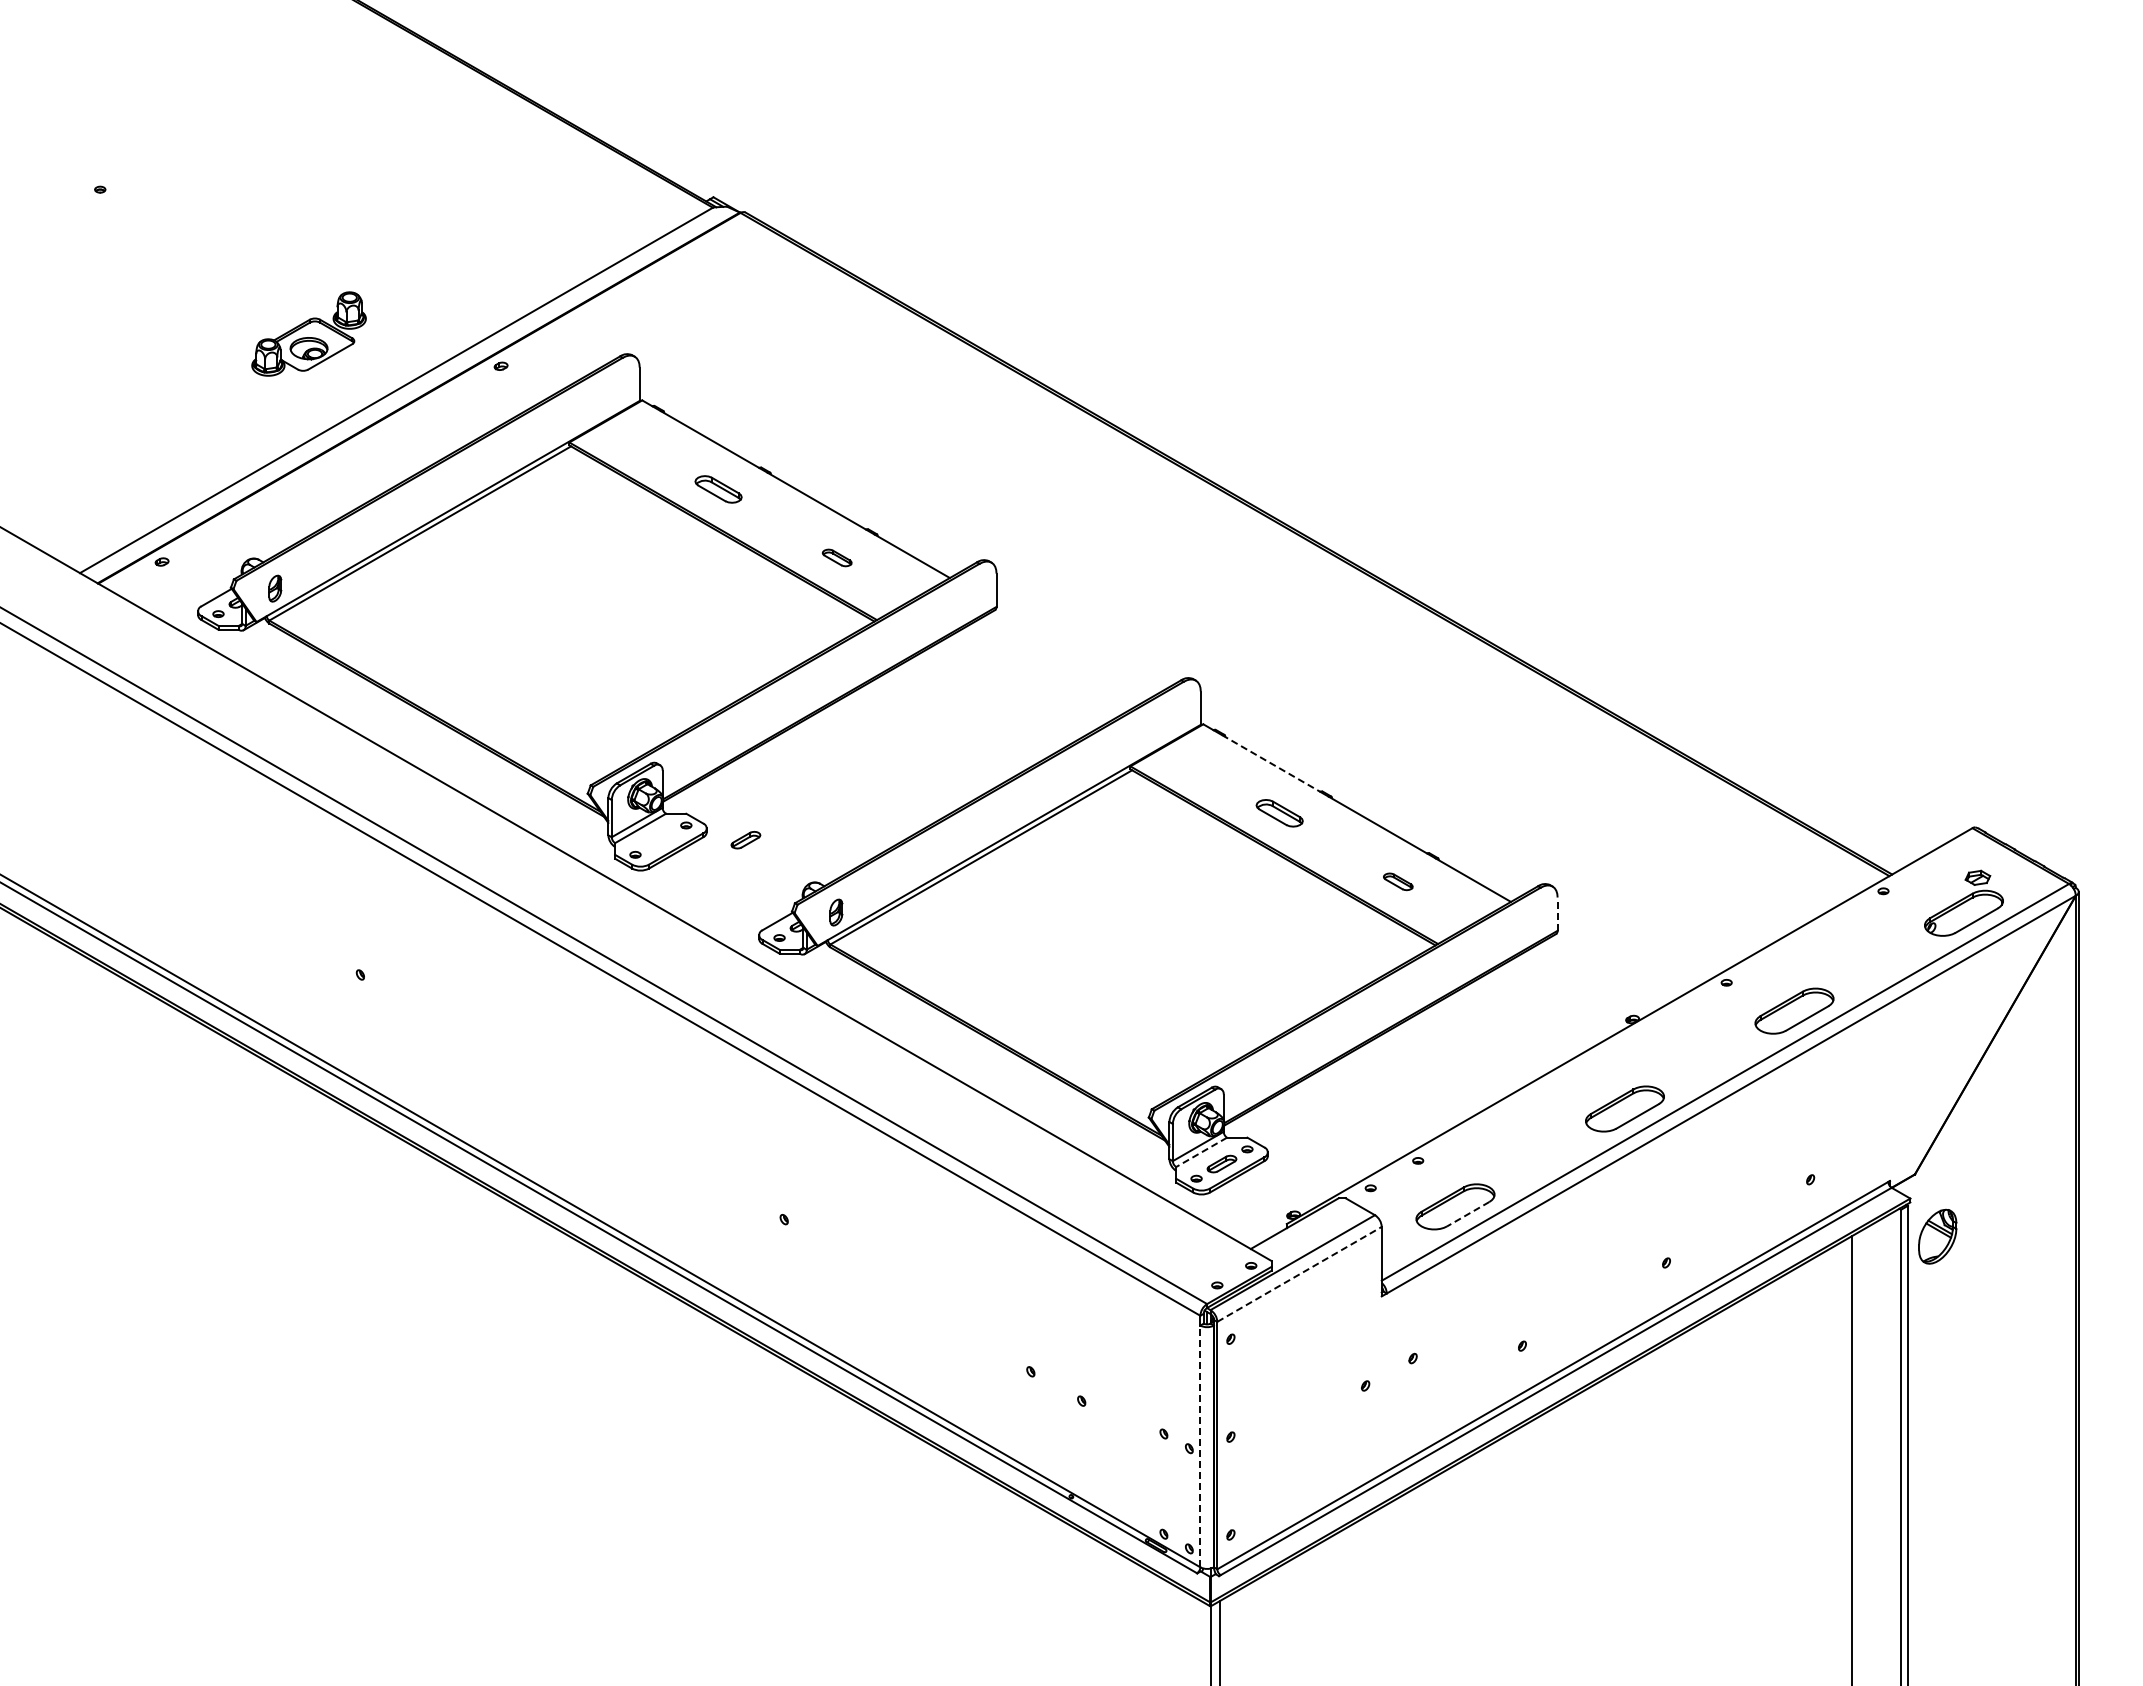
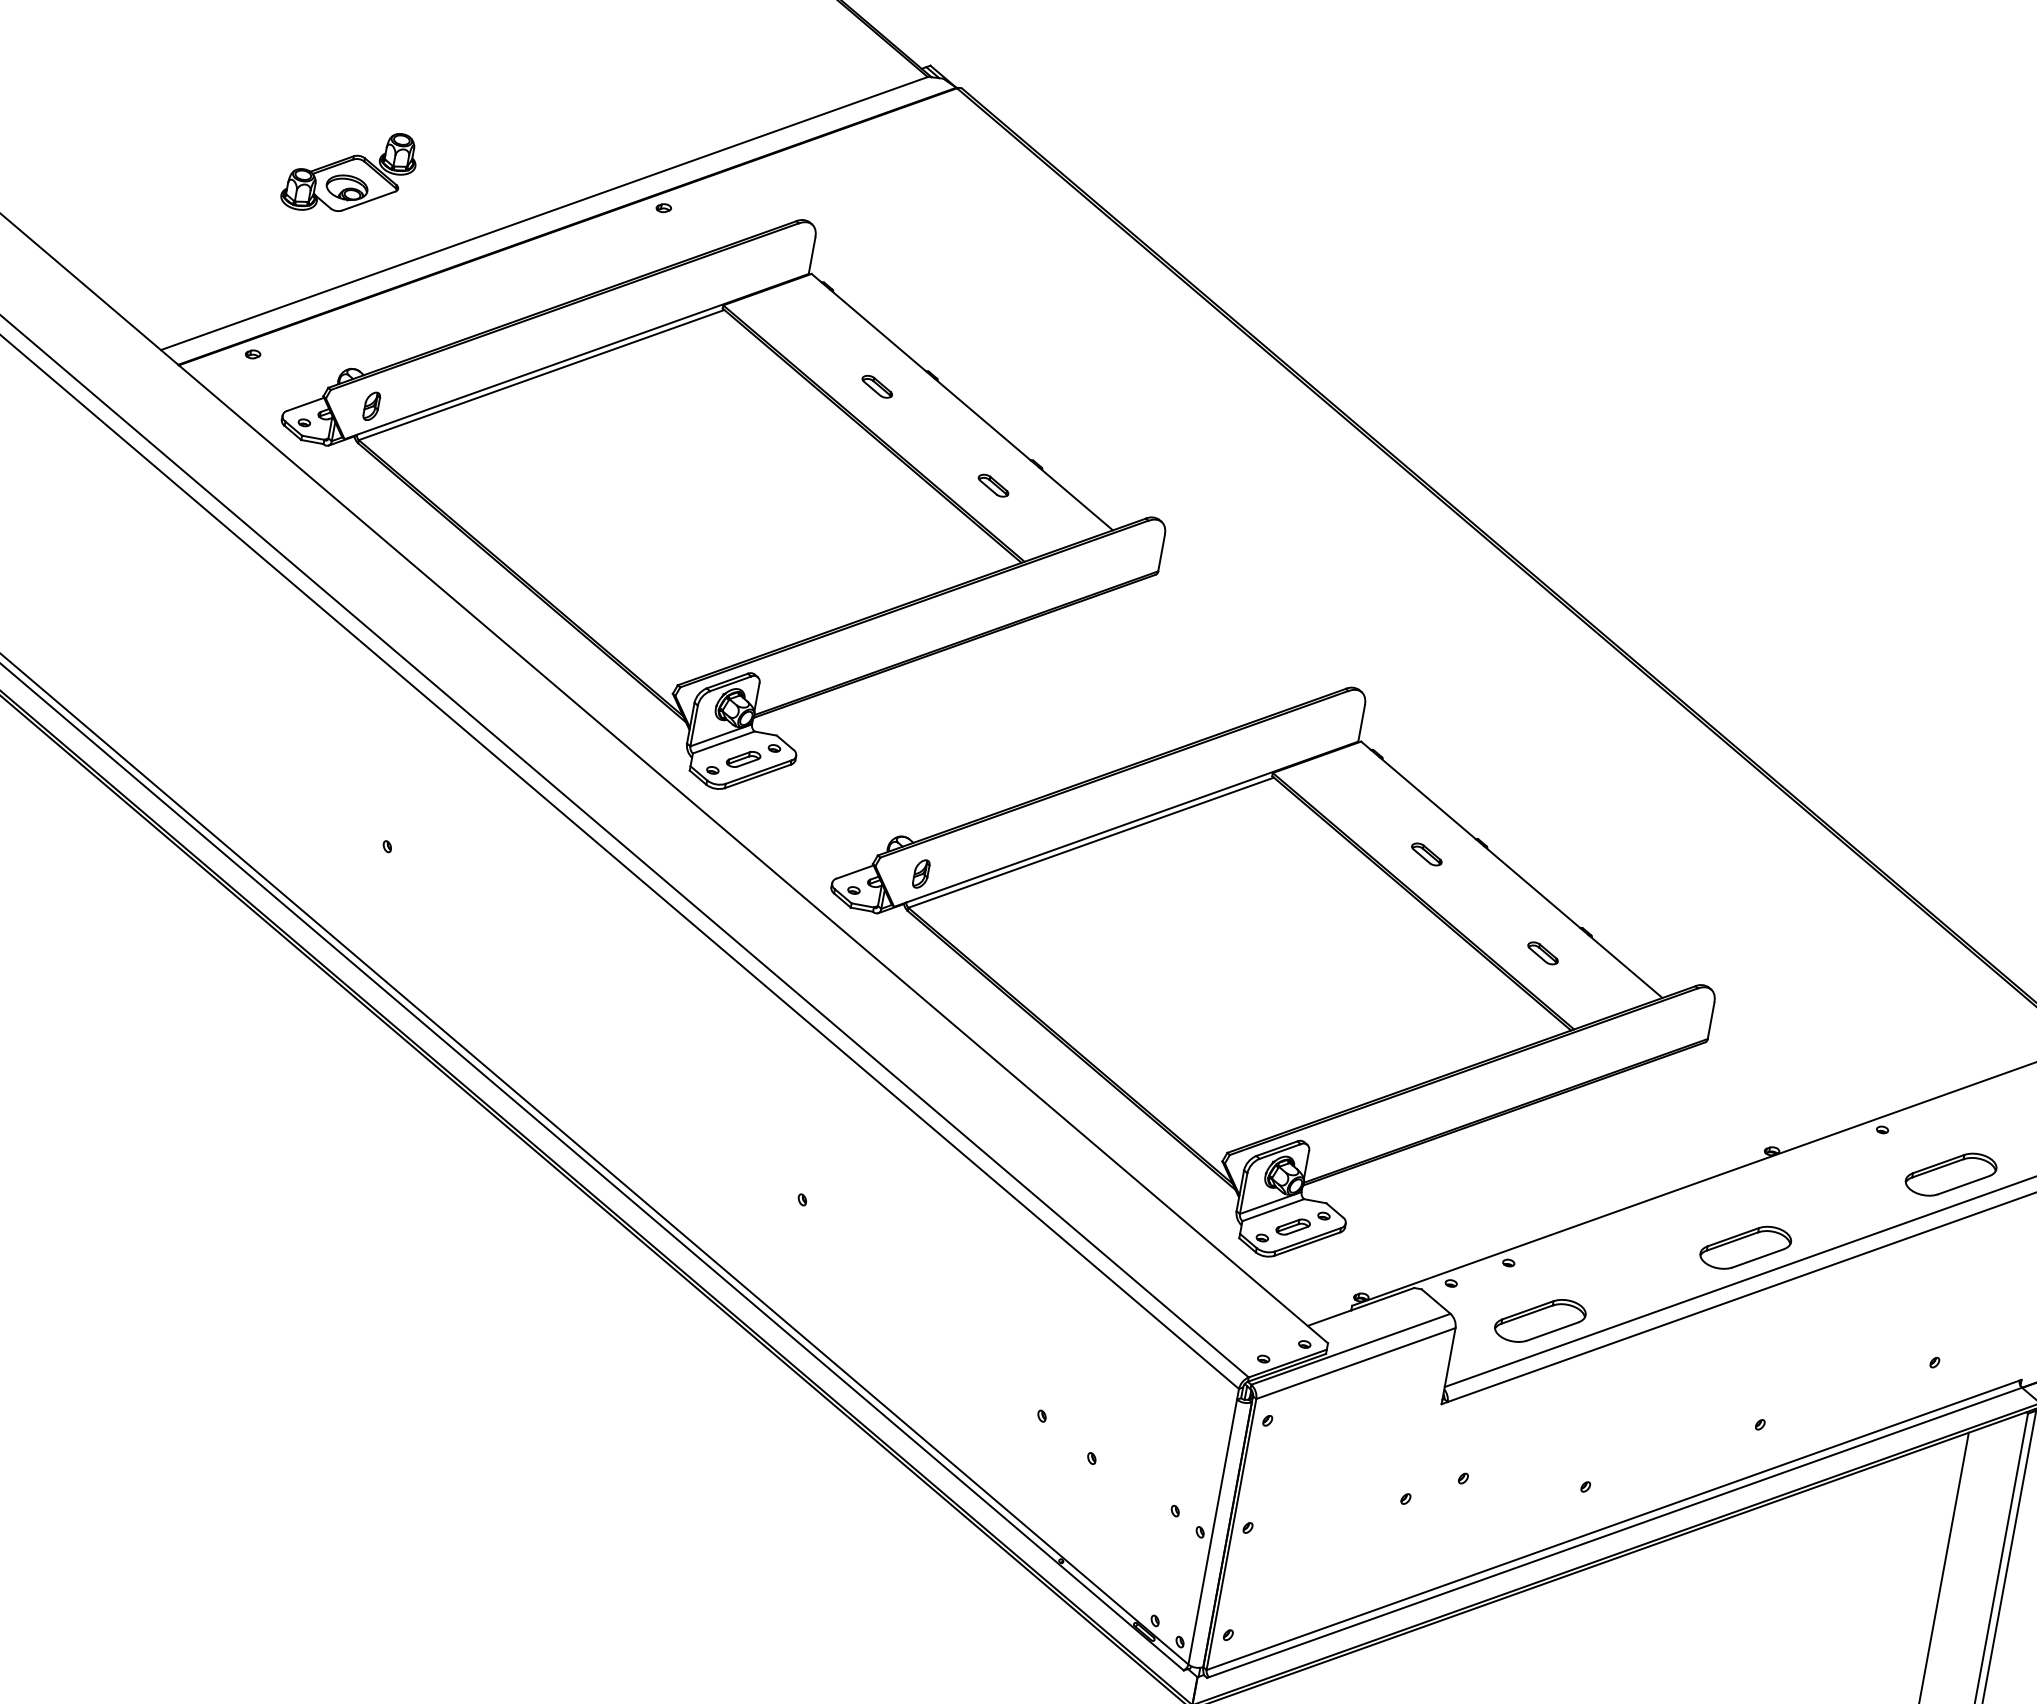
part: (308, 333) -> (349, 171), moved
part: (718, 489) -> (877, 386), size x0.62
line: (1271, 763) -> (1427, 798), dashed -> solid
part: (1279, 813) -> (1426, 854), size x0.62
part: (745, 840) -> (743, 759), moved
line: (1557, 914) -> (1710, 1021), dashed -> solid
line: (1201, 1152) -> (1273, 1210), dashed -> solid
line: (1467, 1214) -> (1552, 1331), dashed -> solid
line: (1299, 1274) -> (1355, 1363), dashed -> solid
line: (1200, 1446) -> (1212, 1532), dashed -> solid

